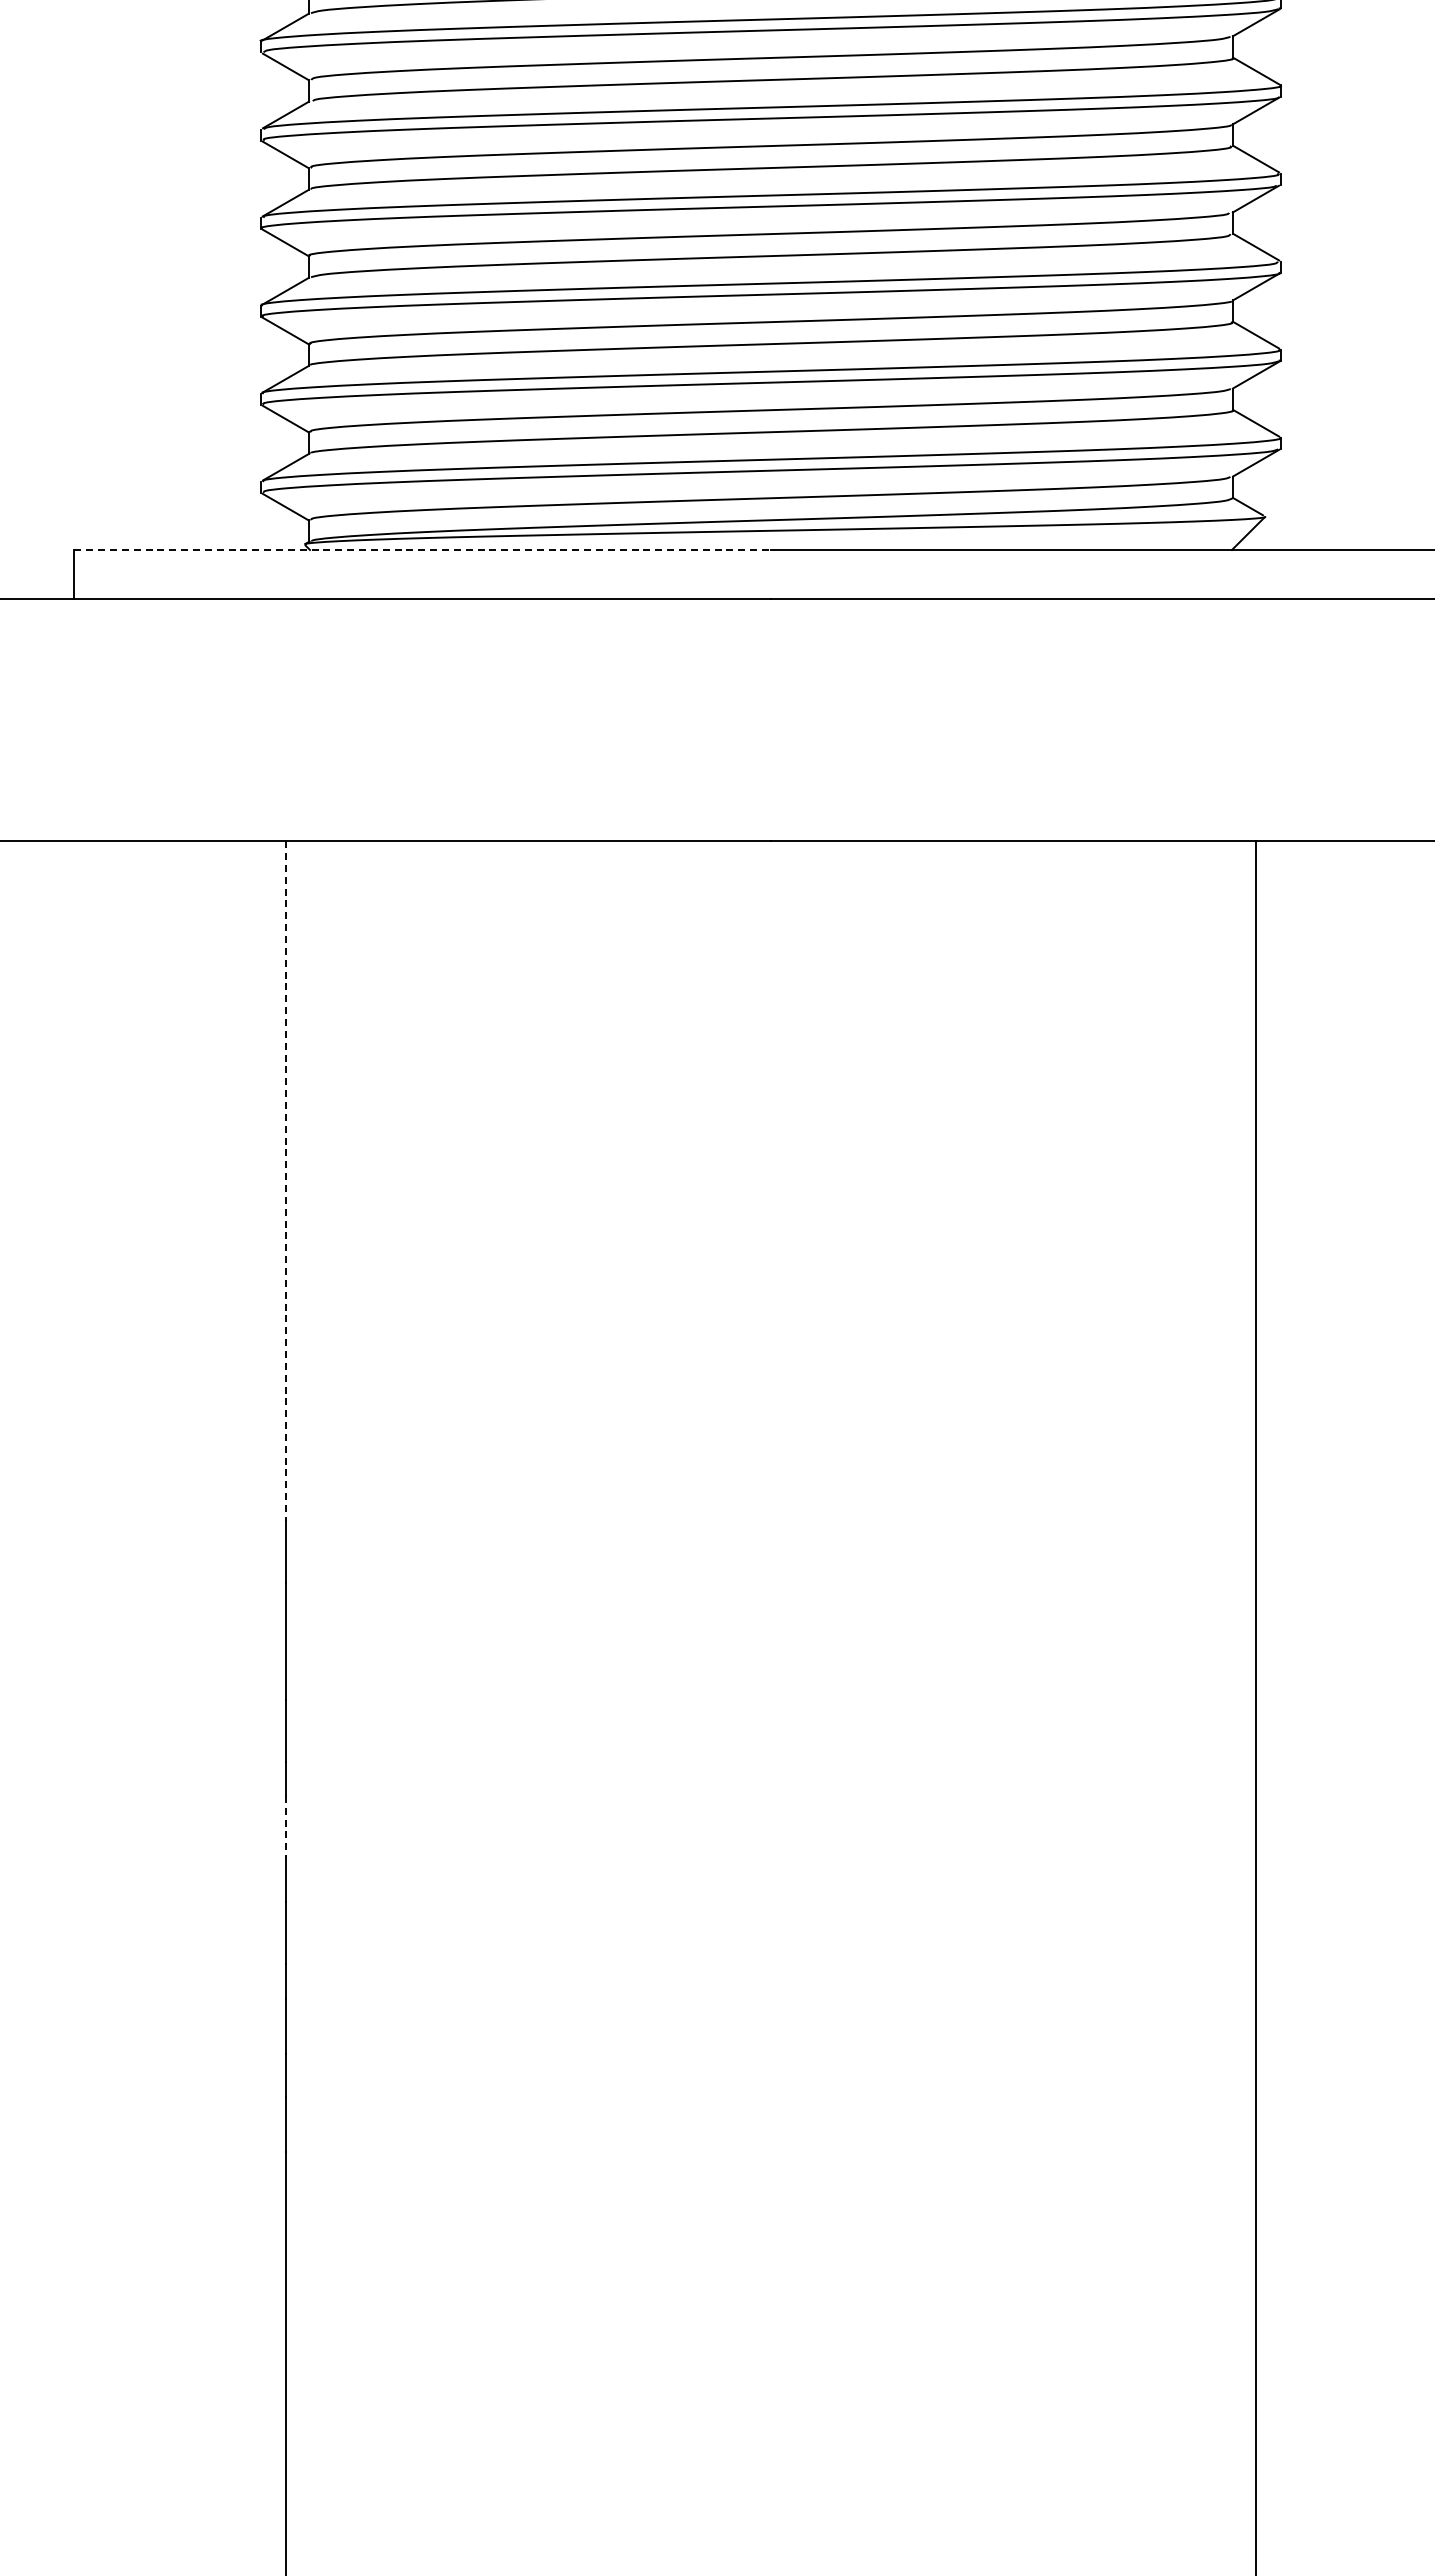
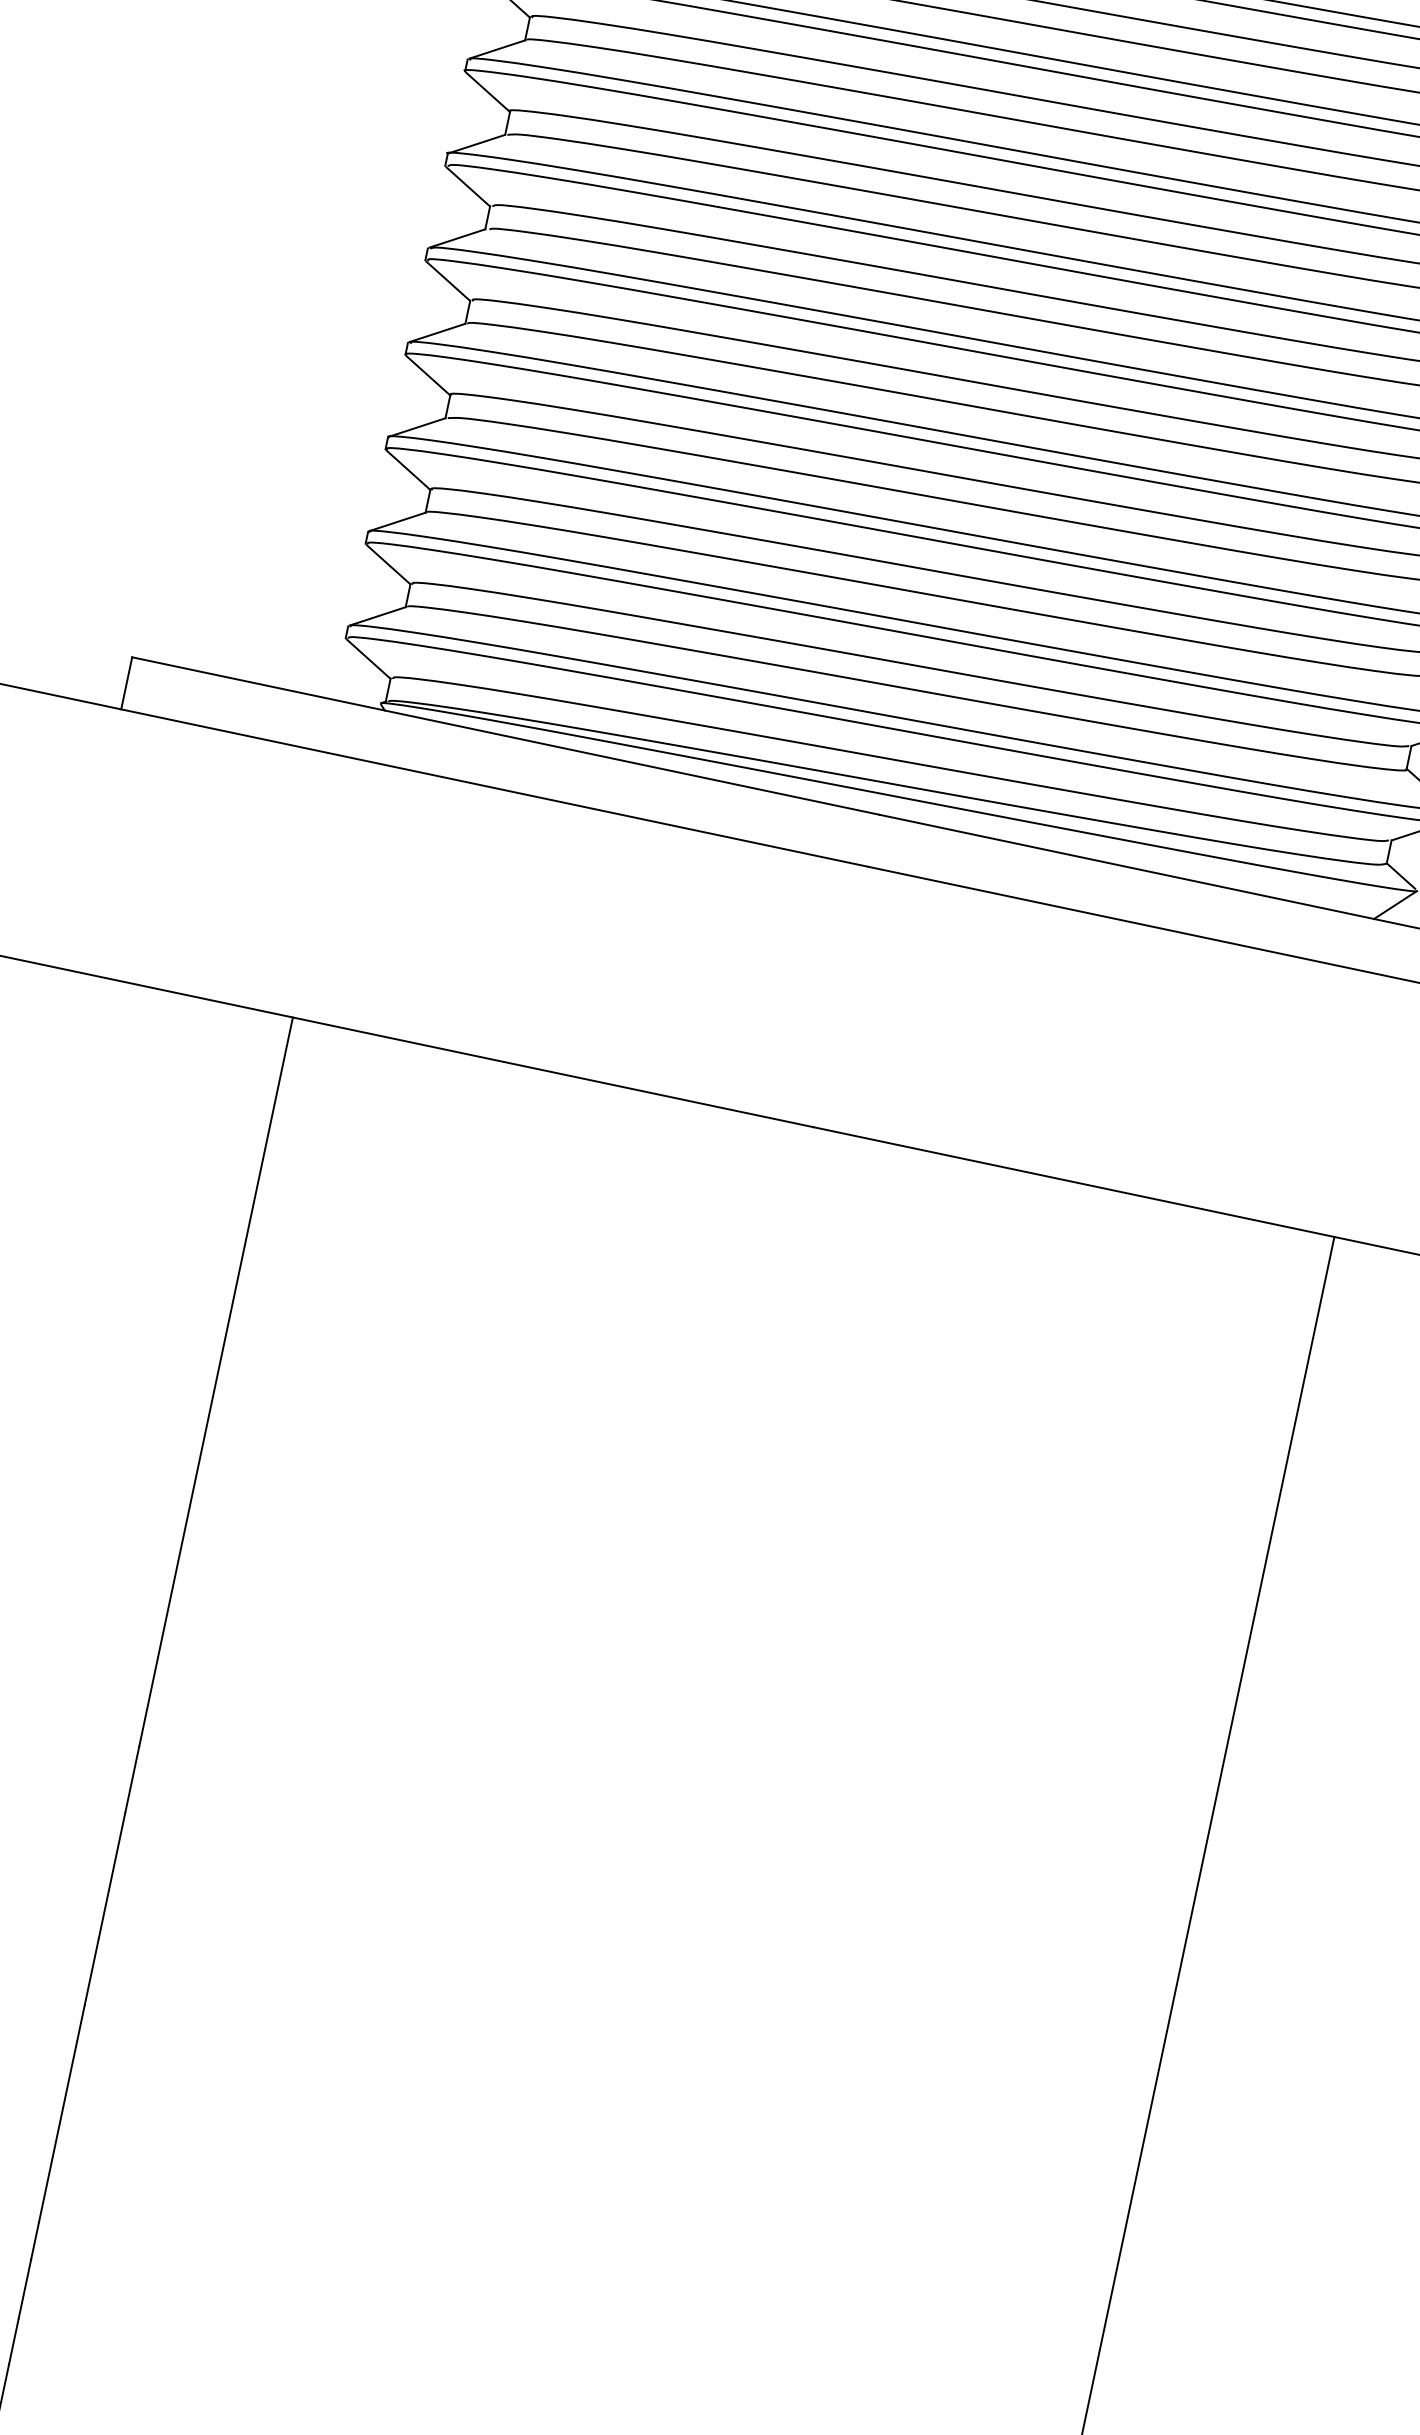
line: (423, 549) -> (506, 735), dashed -> solid
line: (285, 1181) -> (215, 1382), dashed -> solid
line: (285, 1826) -> (70, 2074), dashed -> solid

